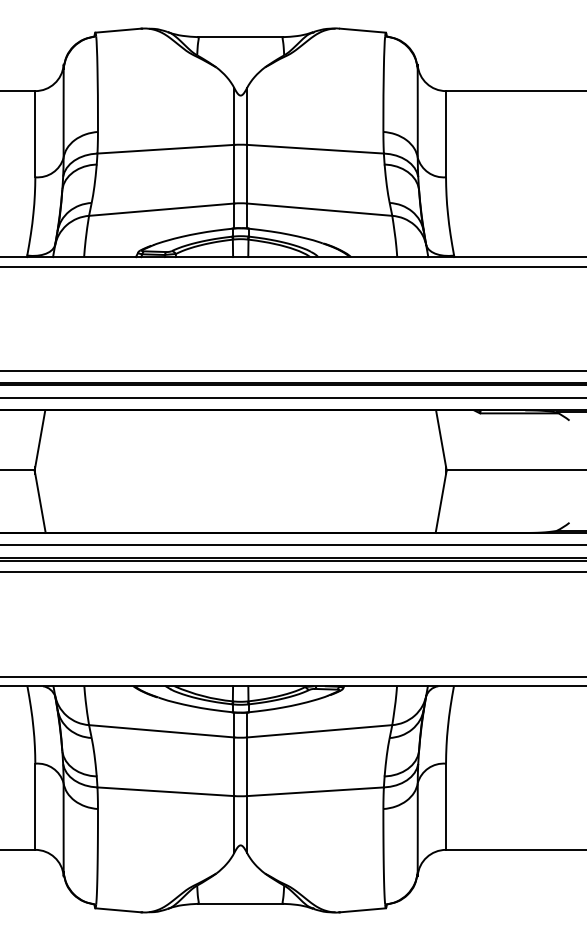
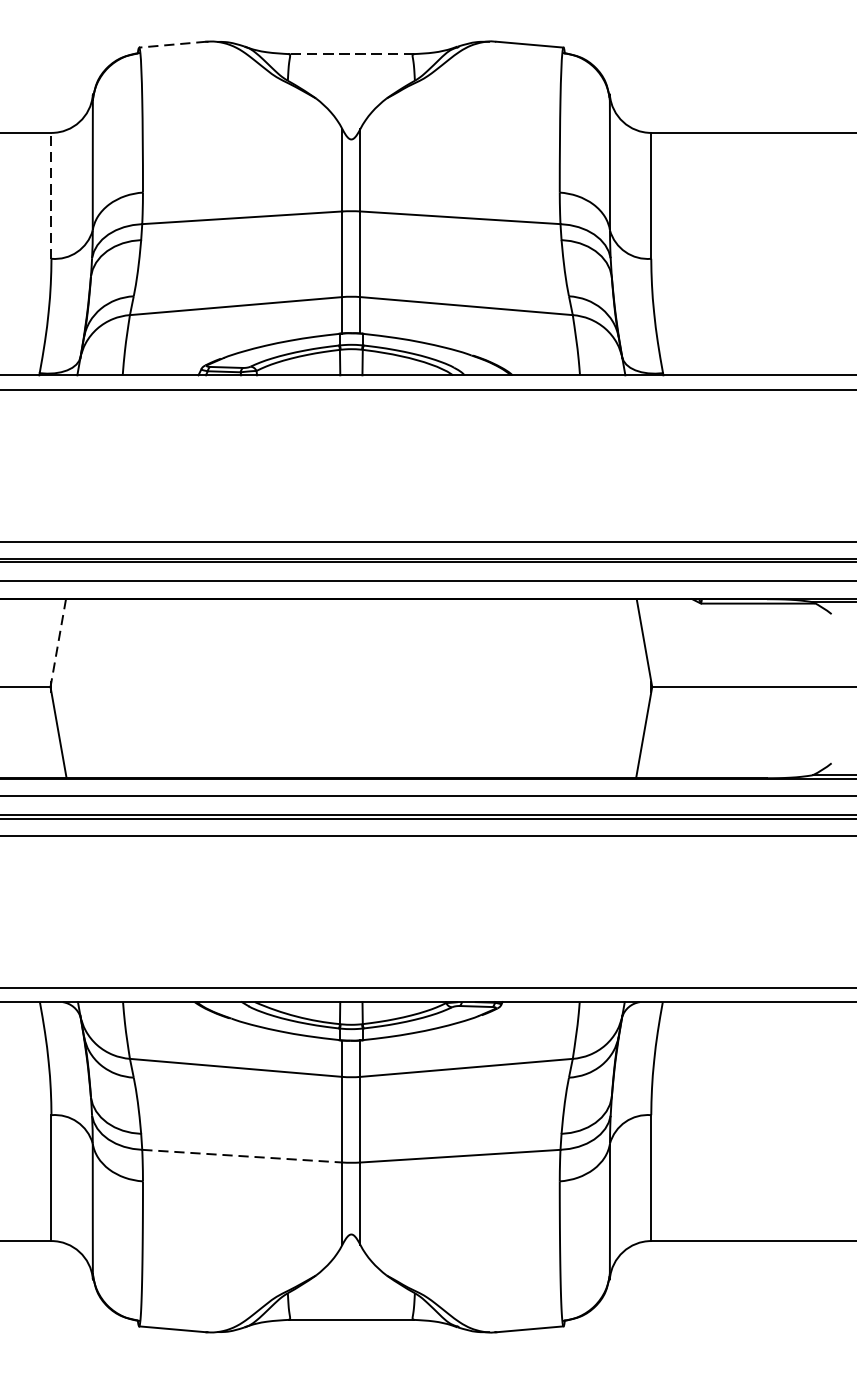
line: (117, 30) -> (171, 44), solid -> dashed
line: (240, 37) -> (351, 54), solid -> dashed
line: (35, 133) -> (51, 194), solid -> dashed
line: (39, 440) -> (57, 643), solid -> dashed
line: (165, 791) -> (241, 1155), solid -> dashed

